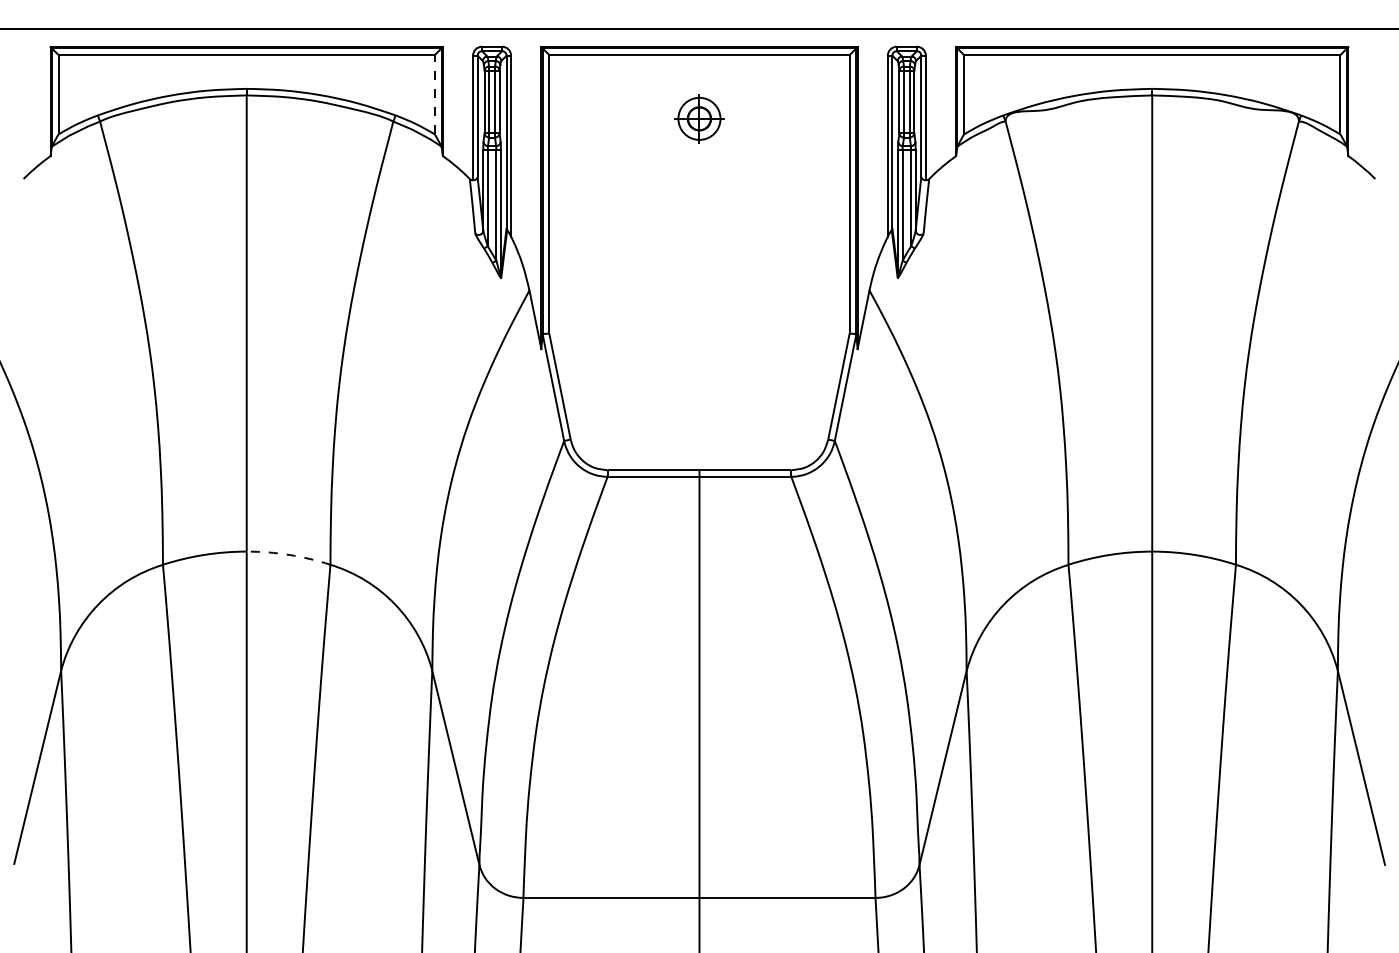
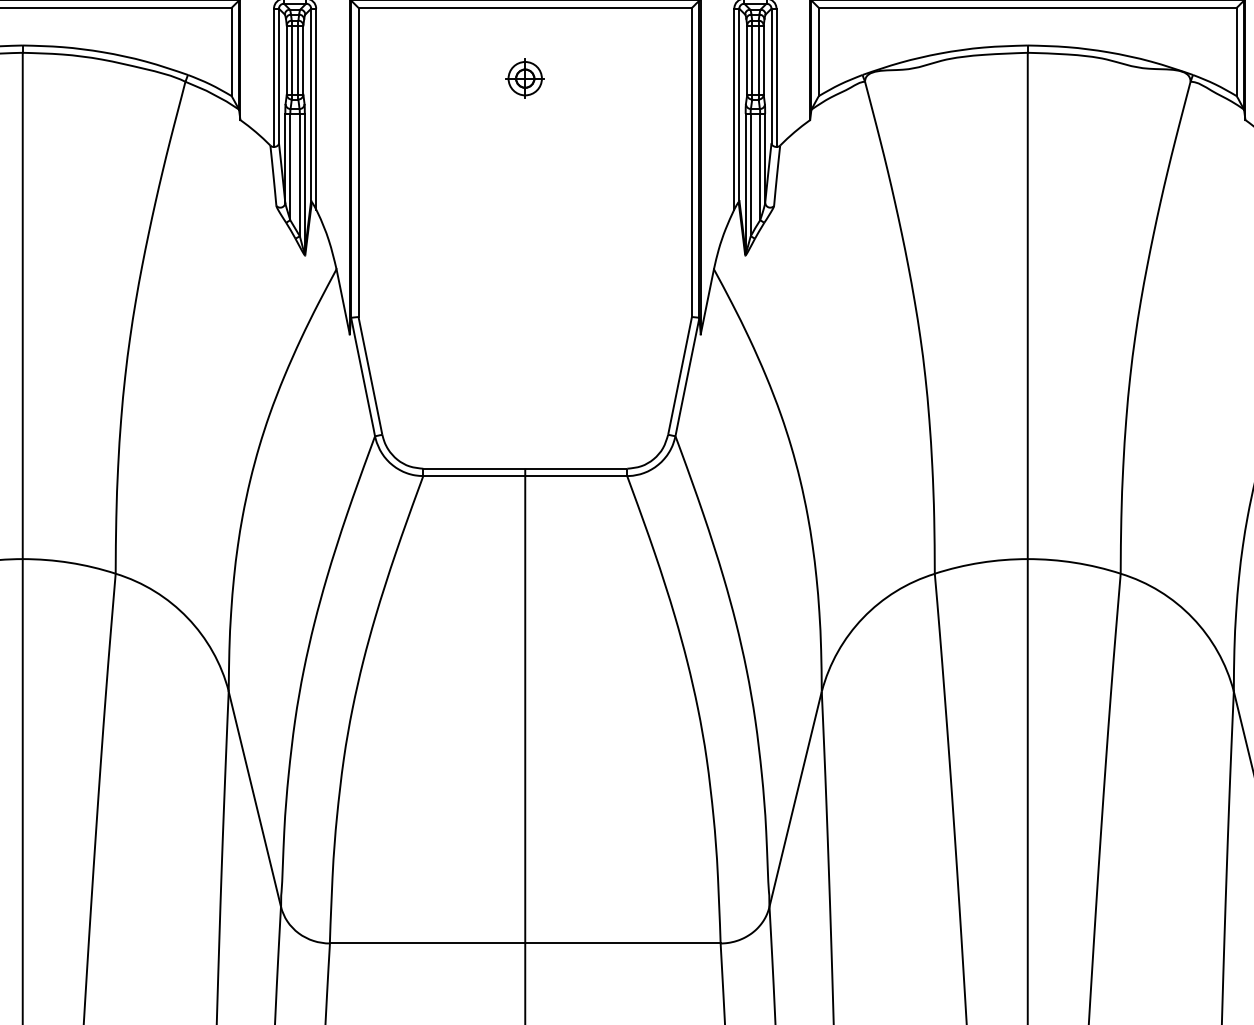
line: (434, 94) -> (231, 51), dashed -> solid
part: (699, 118) -> (525, 78), size x0.71
arc: (289, 554) -> (70, 562), dashed -> solid

